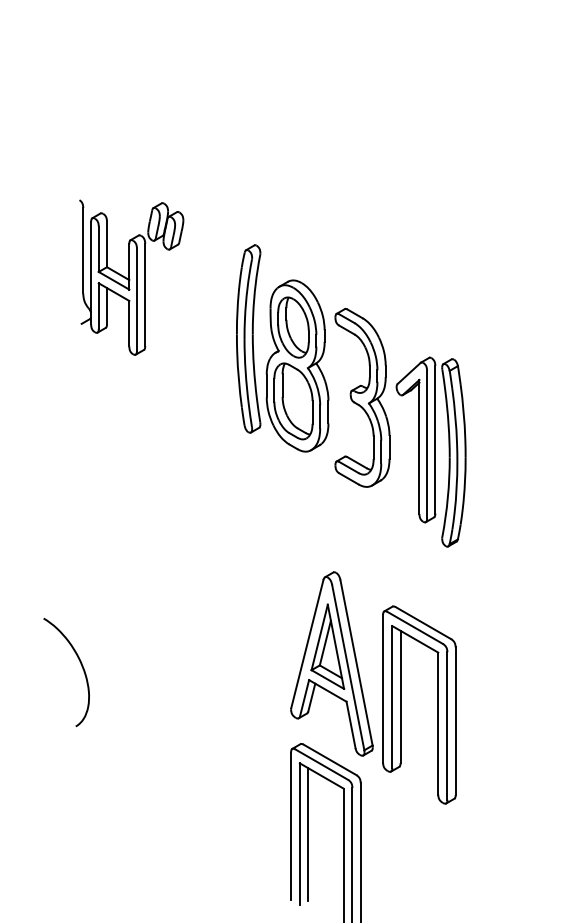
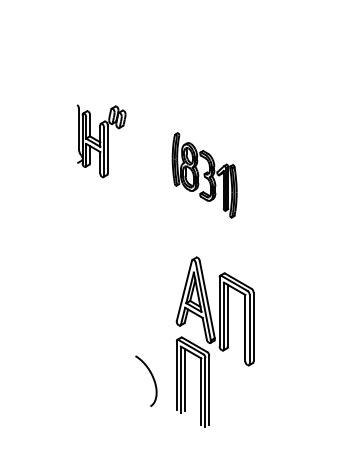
part: (131, 278) -> (101, 141), moved
part: (350, 396) -> (204, 175), size x0.6
curve: (80, 666) -> (152, 378), moved

